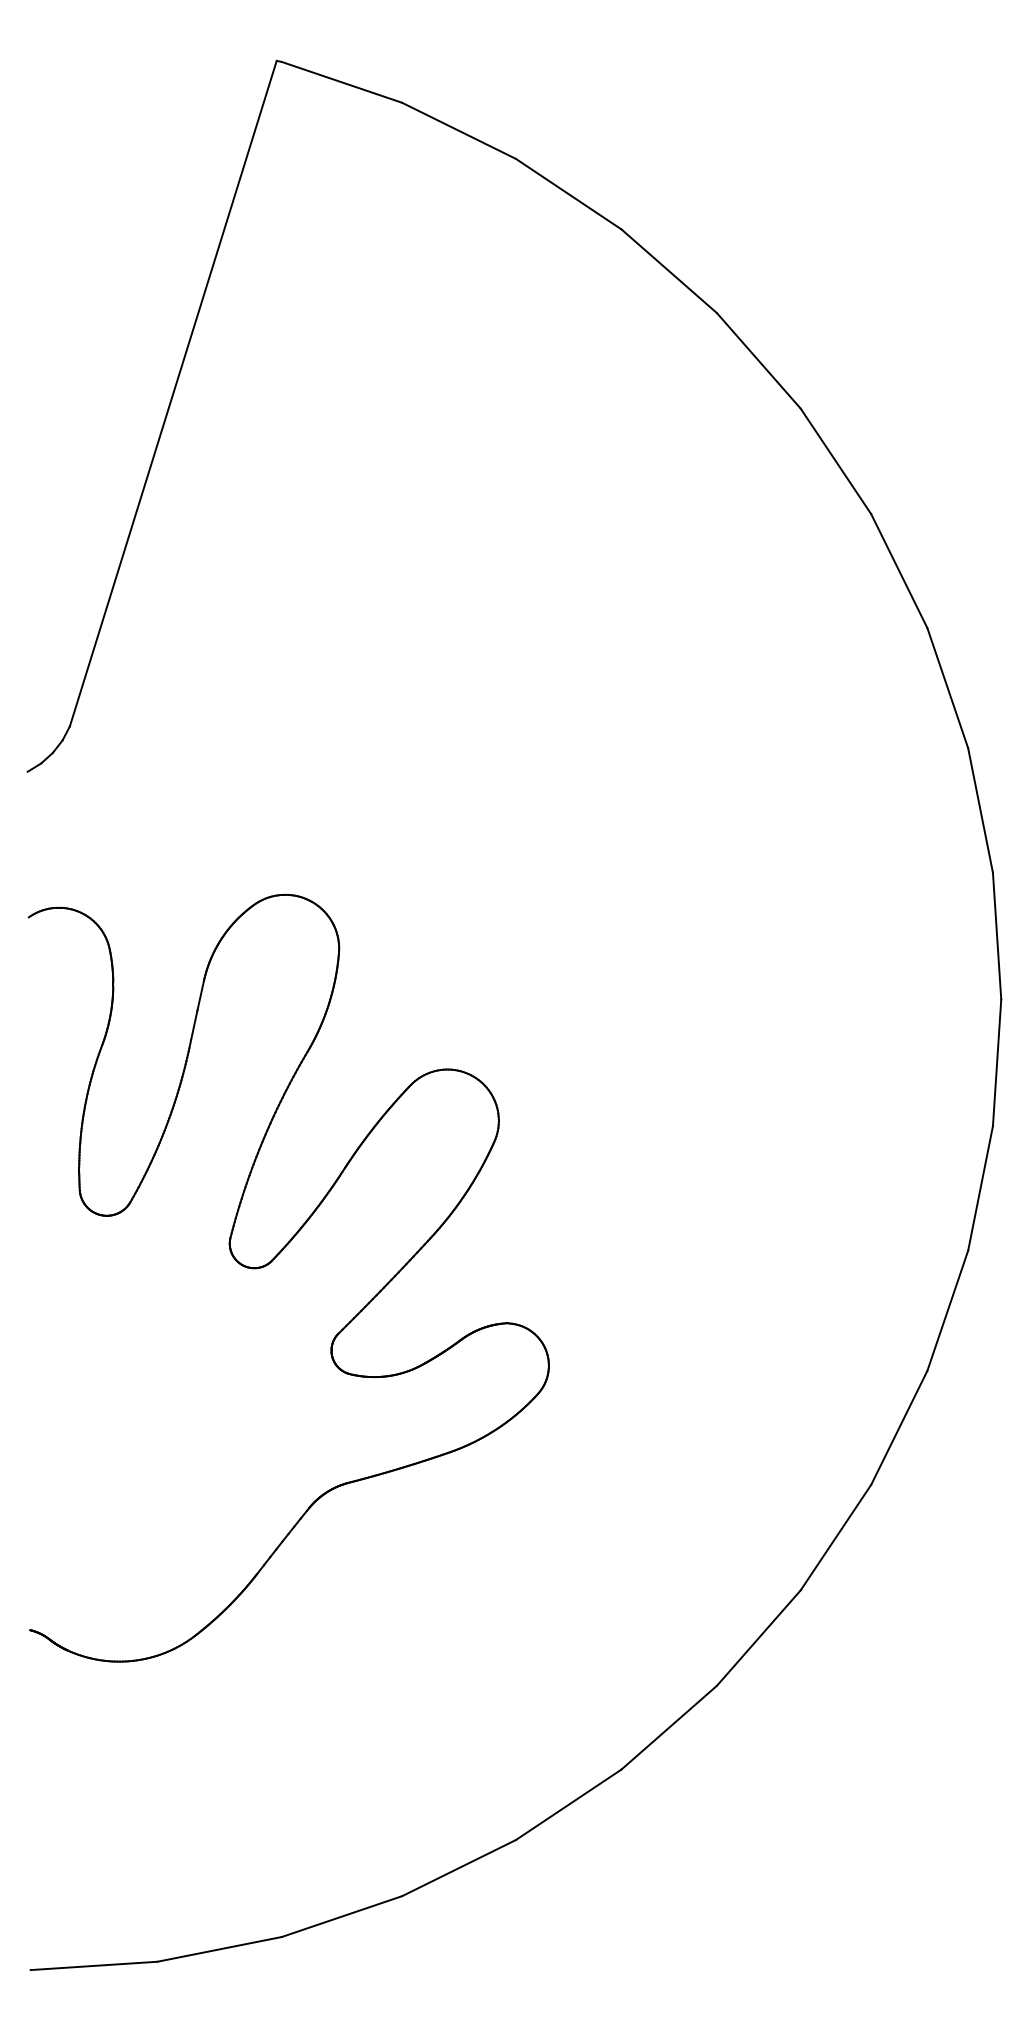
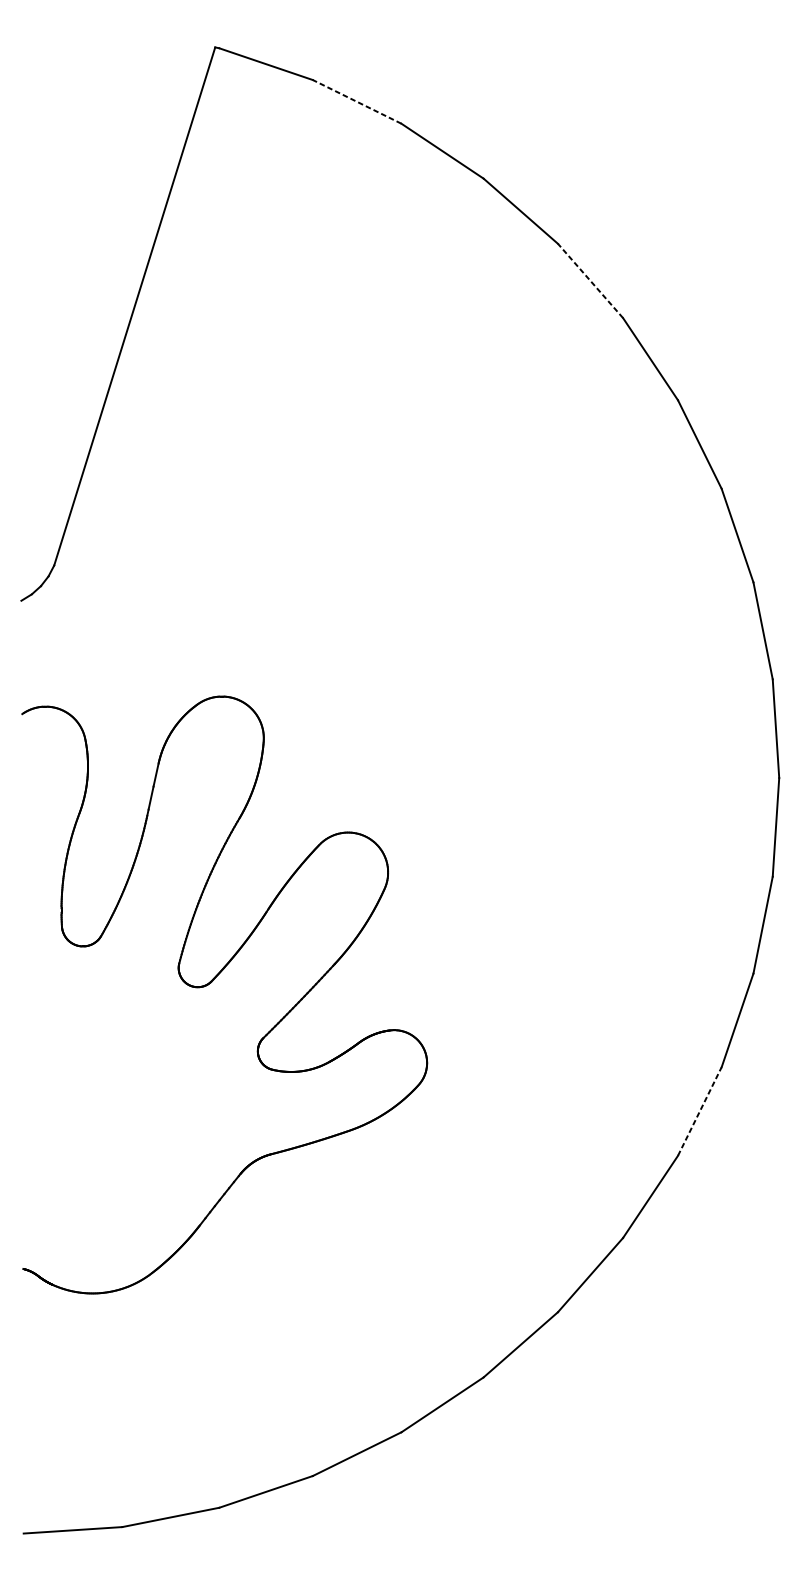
line: (458, 130) -> (356, 101), solid -> dashed
line: (758, 360) -> (590, 280), solid -> dashed
line: (899, 1427) -> (700, 1111), solid -> dashed

